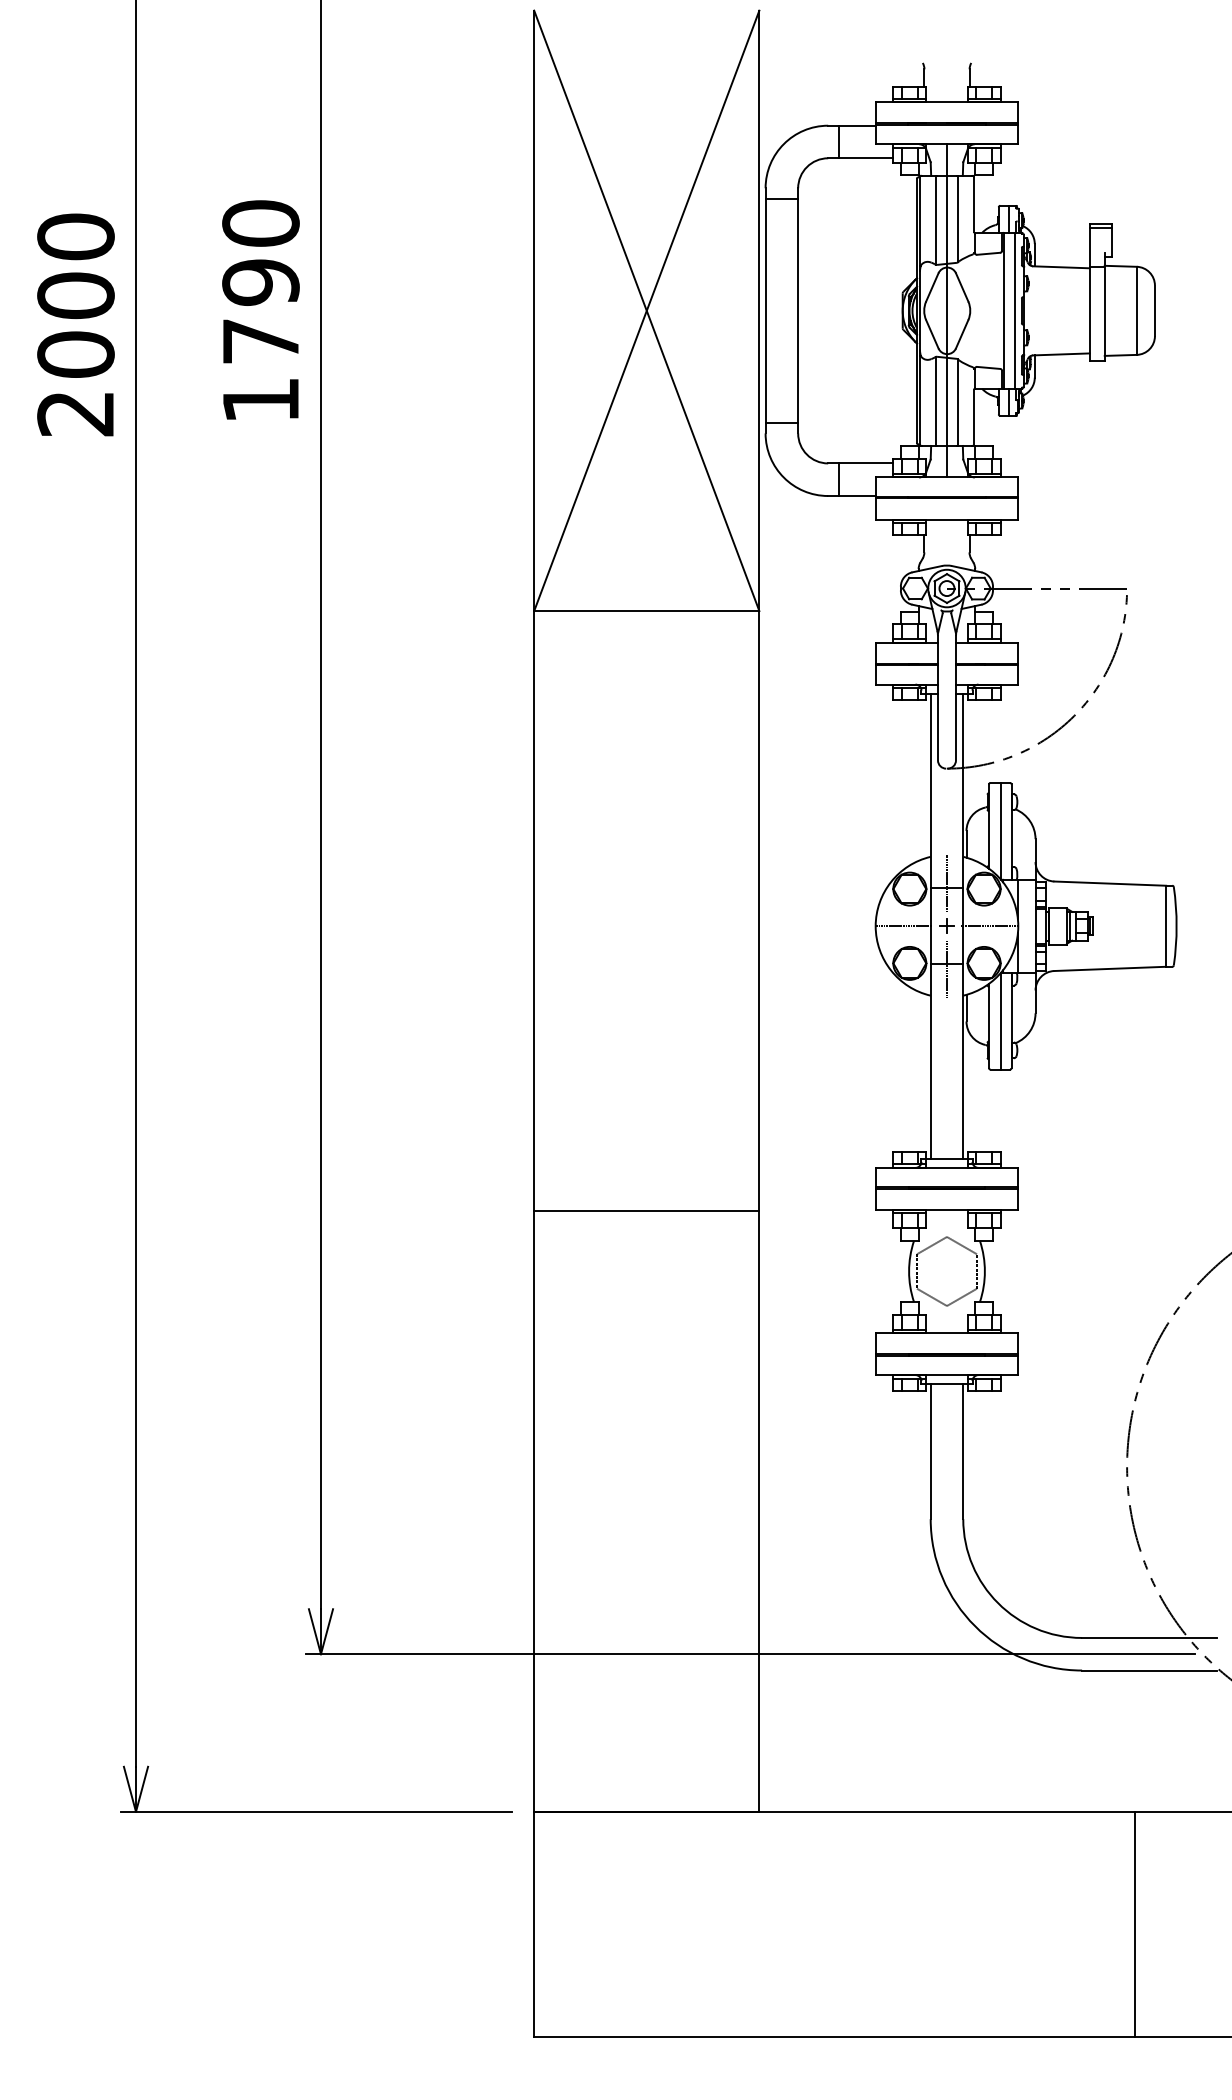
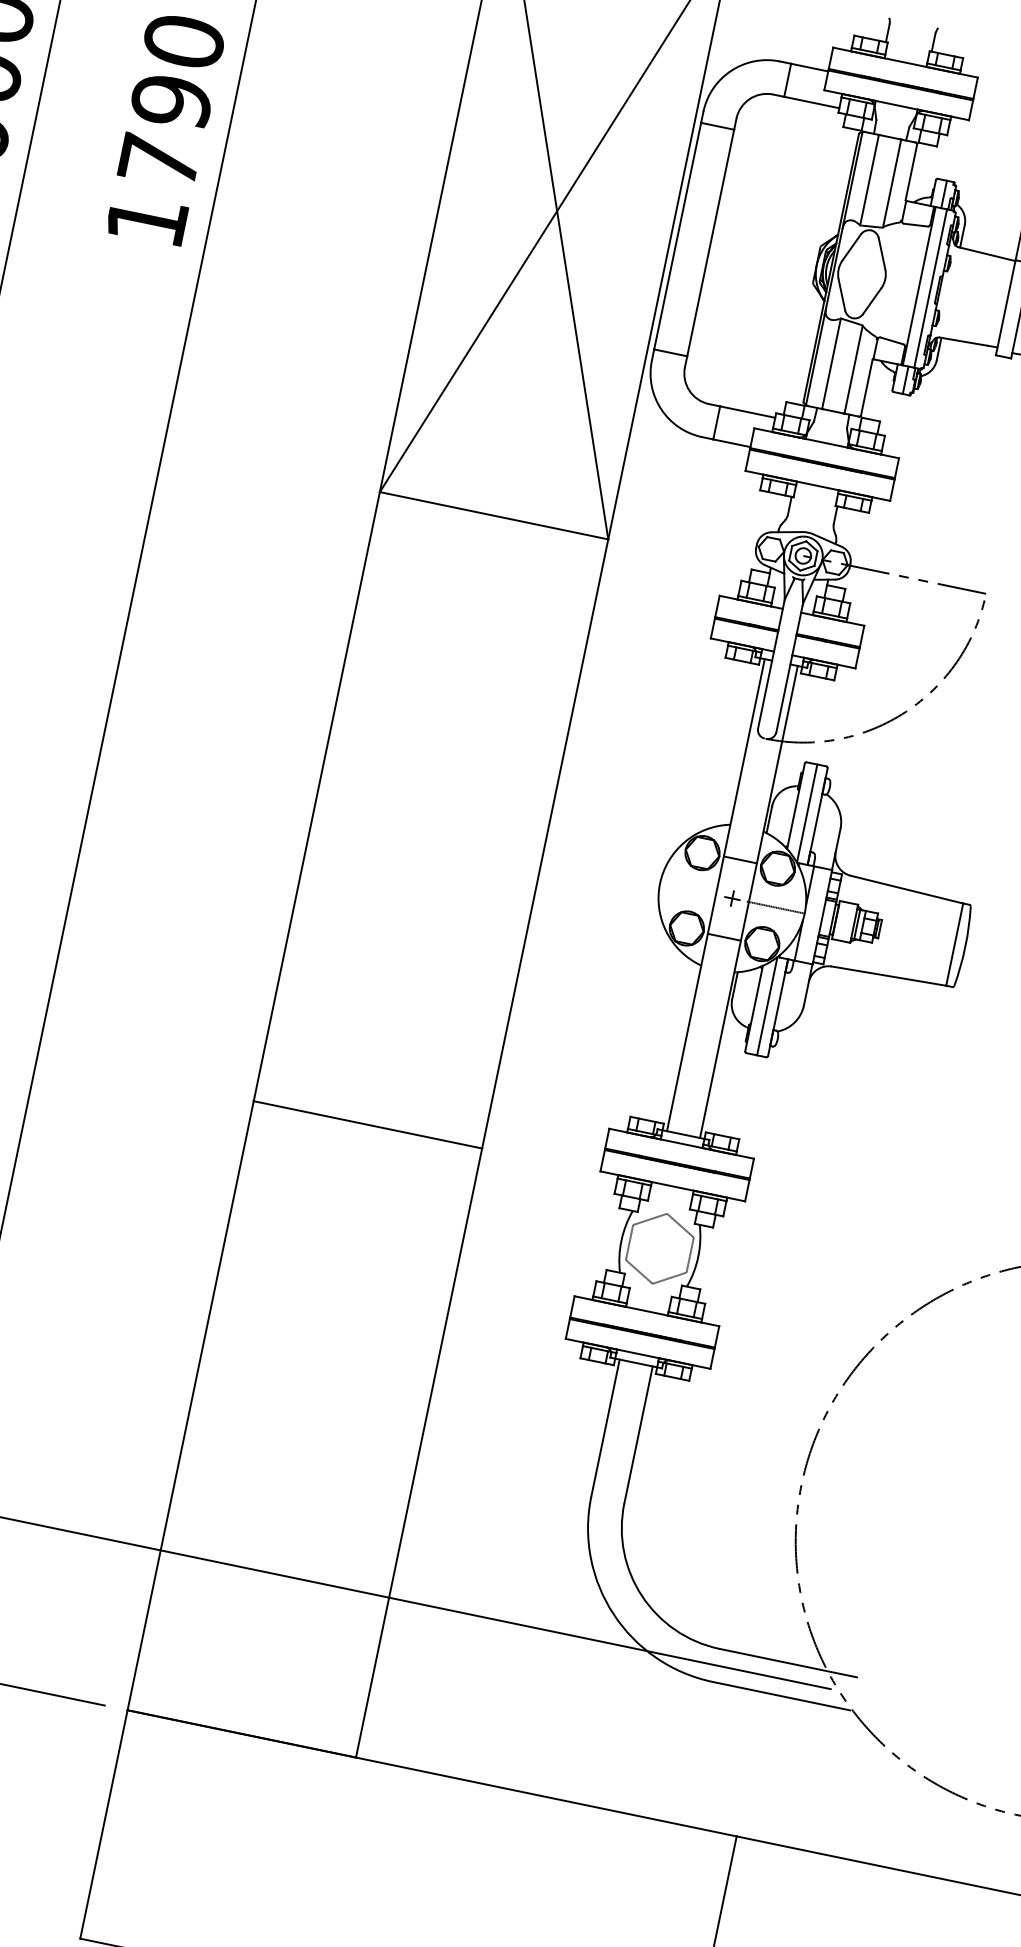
line: (946, 310) -> (861, 273), removed
line: (946, 883) -> (740, 855), removed
line: (903, 926) -> (688, 889), removed
line: (946, 968) -> (723, 941), removed

